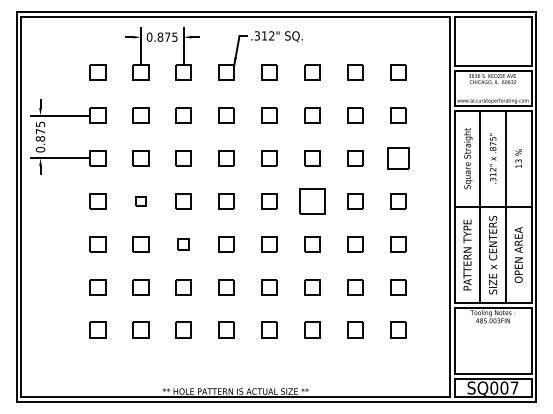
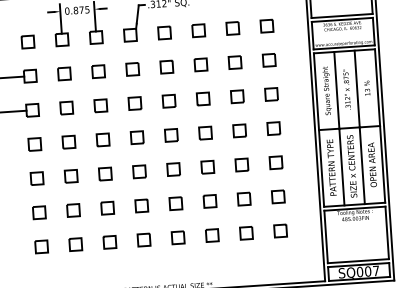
part: (398, 158) -> (271, 94), size x0.71
part: (140, 201) -> (68, 142), size x1.67
part: (312, 201) -> (205, 133), size x0.62
part: (183, 244) -> (105, 174), size x1.43

